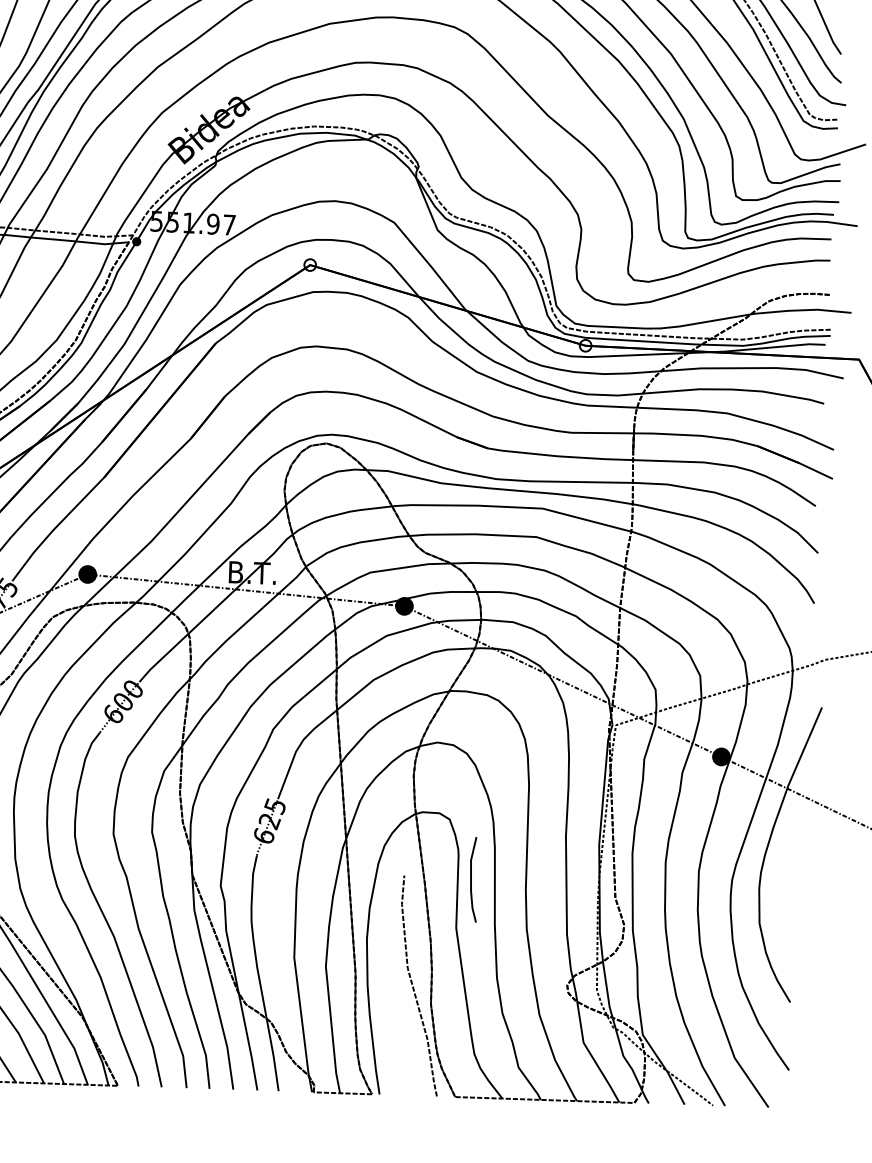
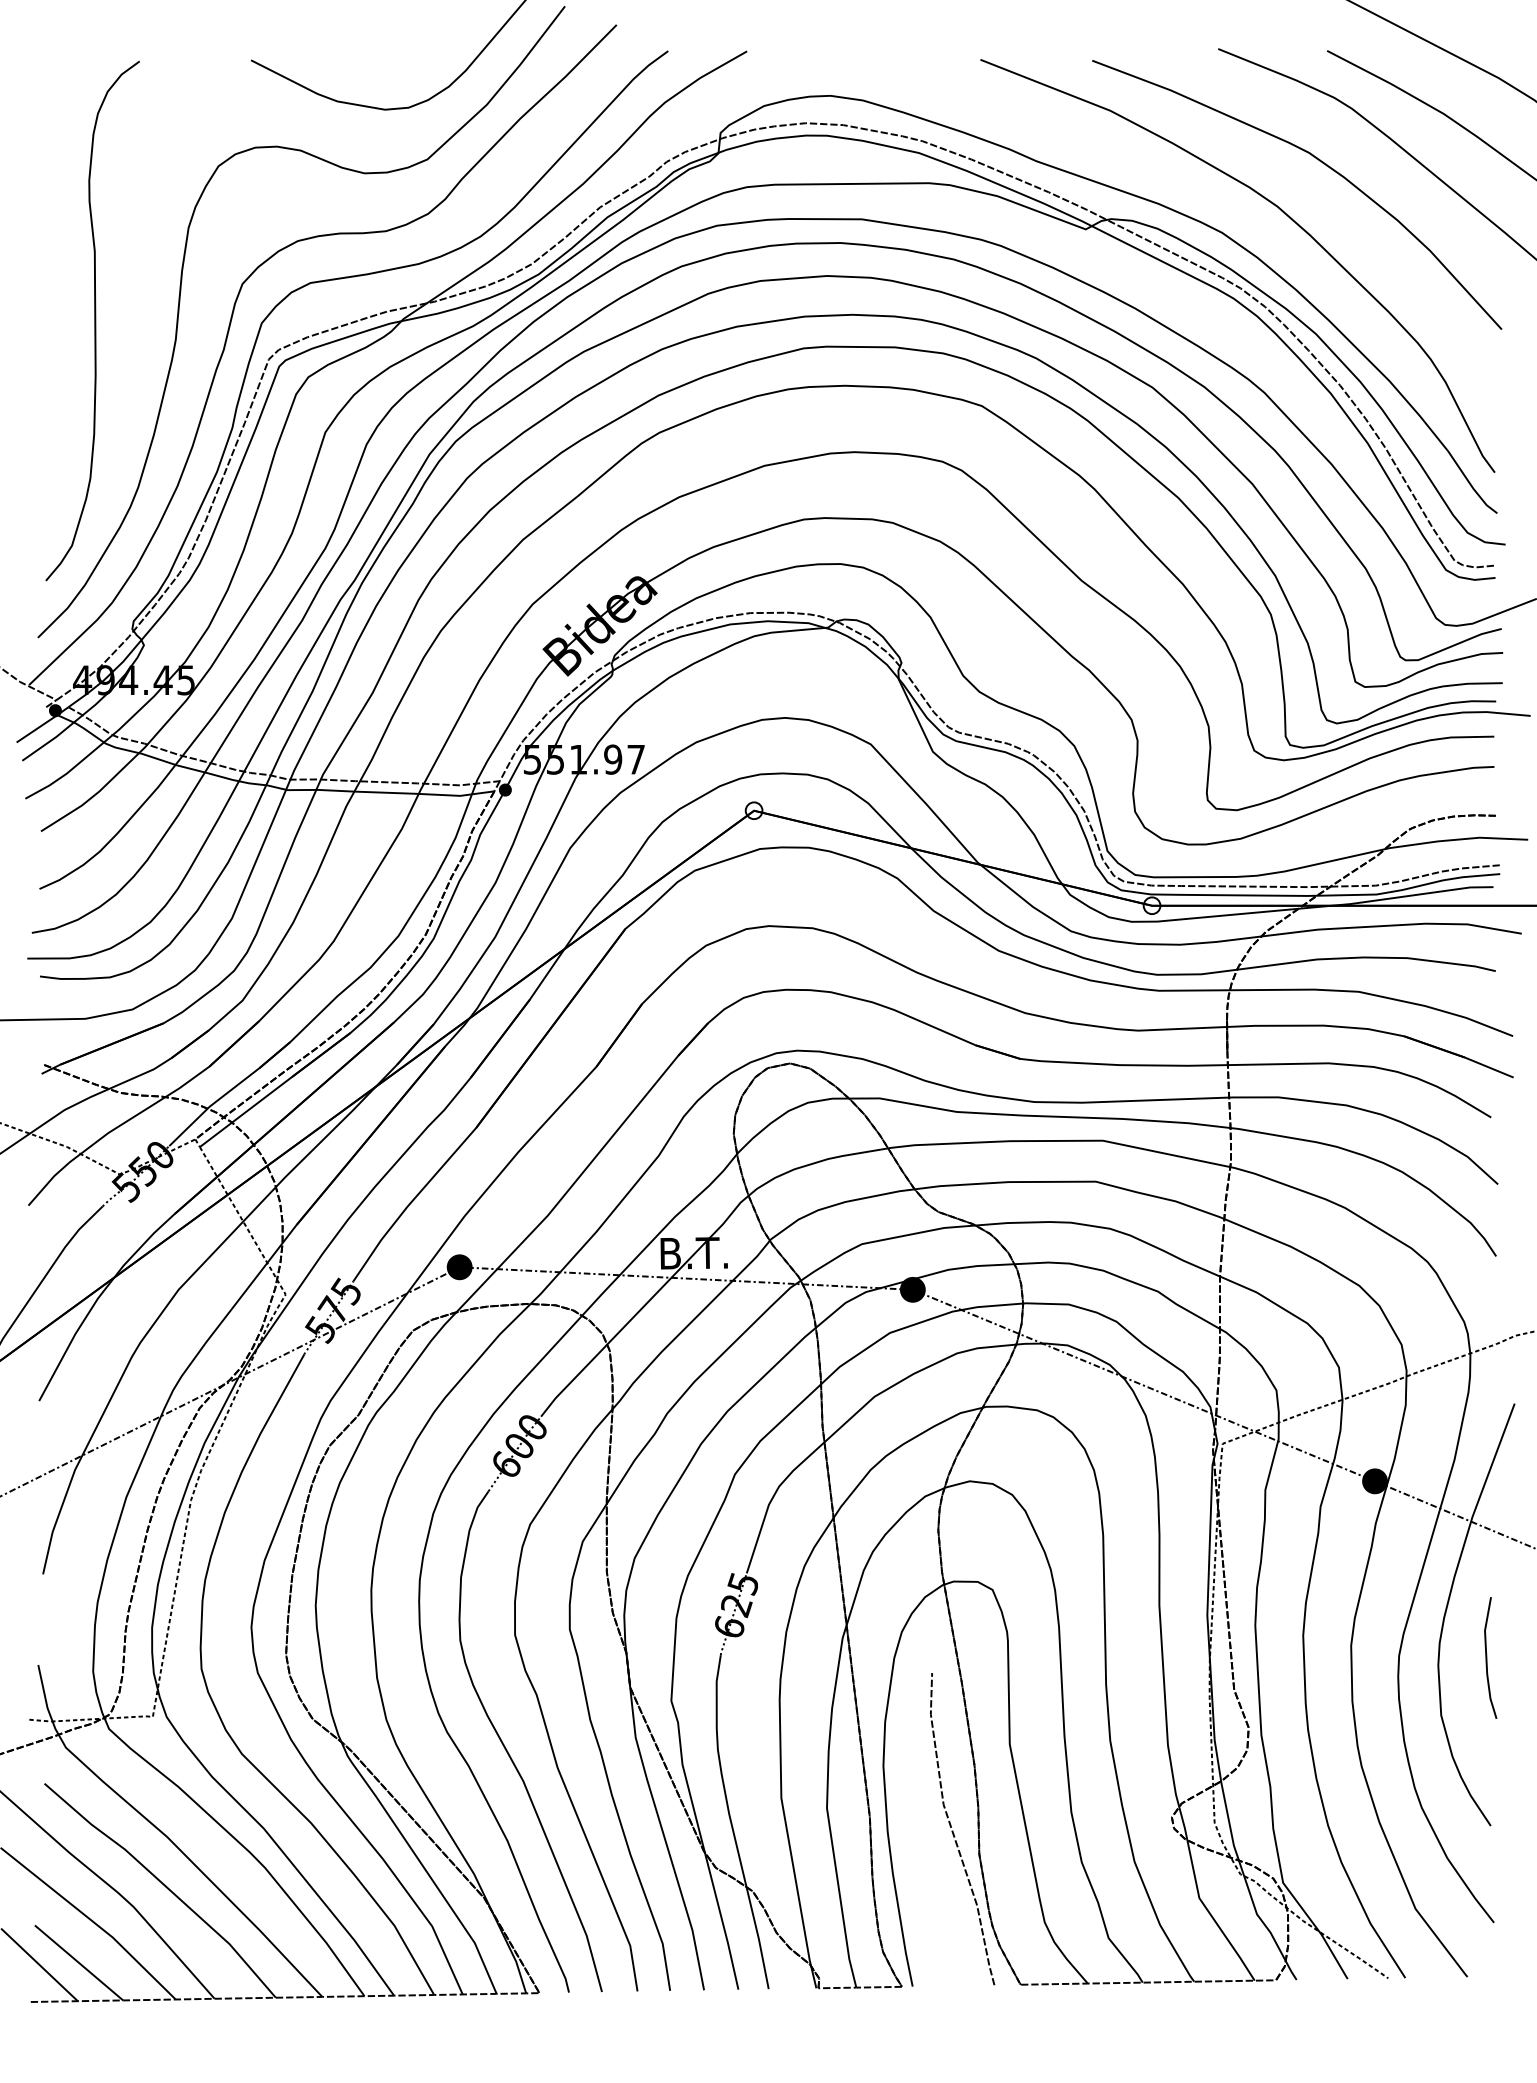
line: (471, 879) -> (1487, 1657), moved

